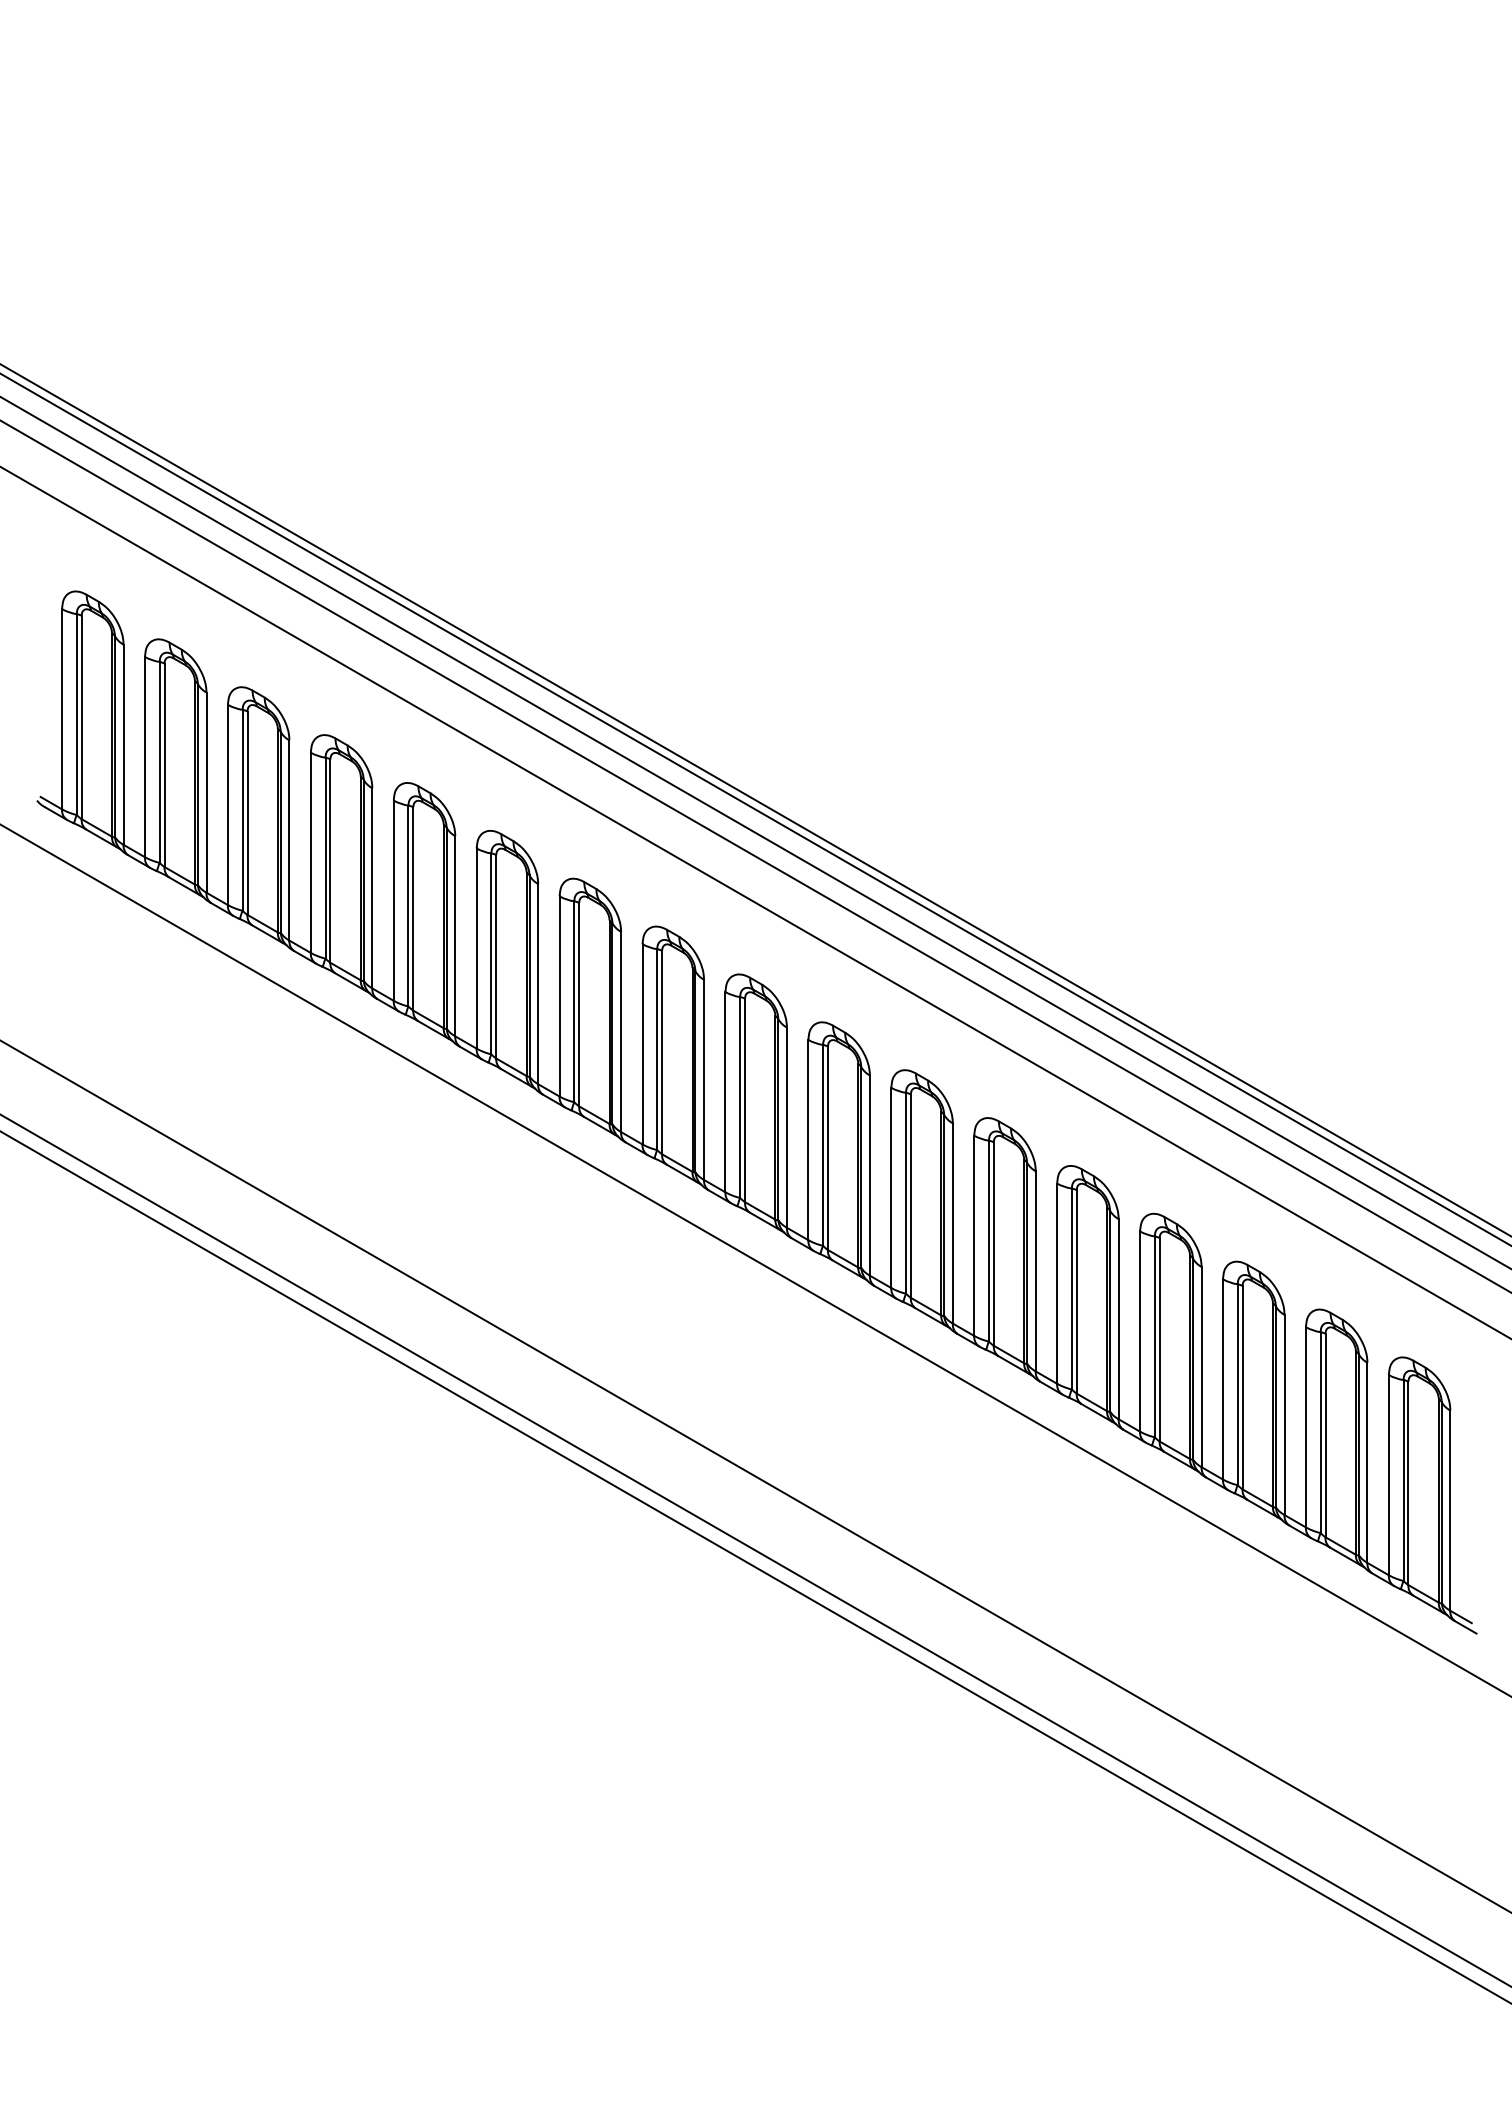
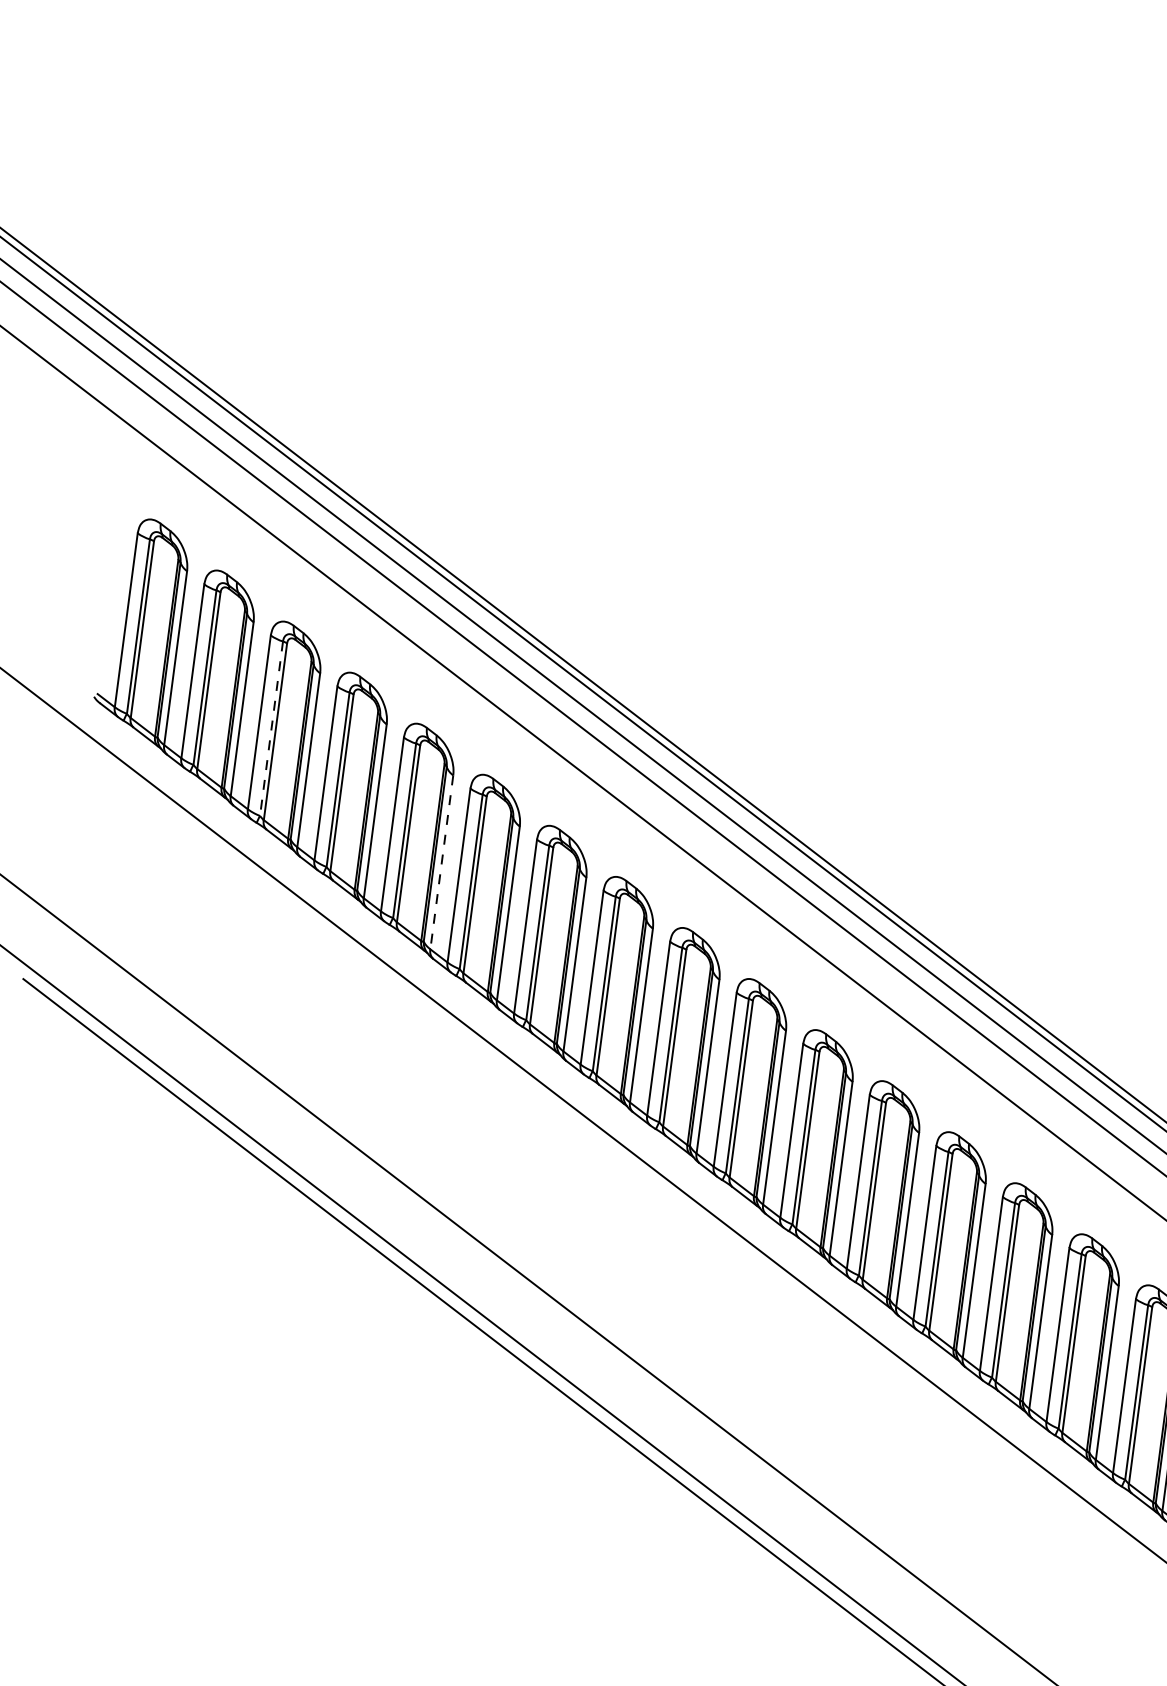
line: (242, 810) -> (271, 728), solid -> dashed
line: (455, 936) -> (442, 862), solid -> dashed

